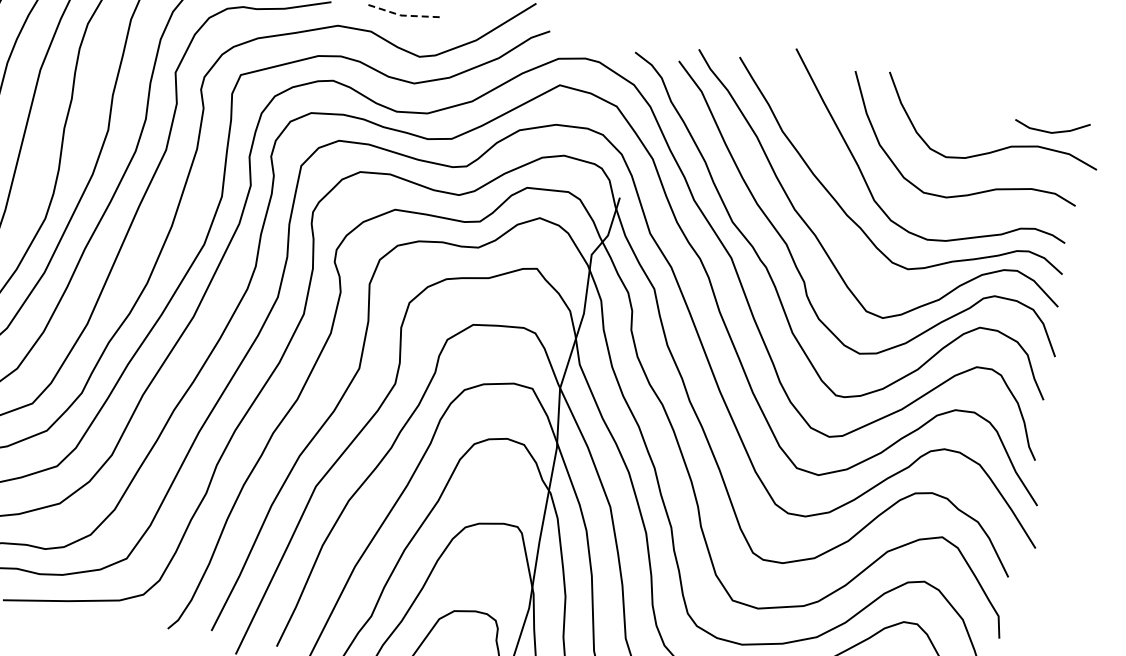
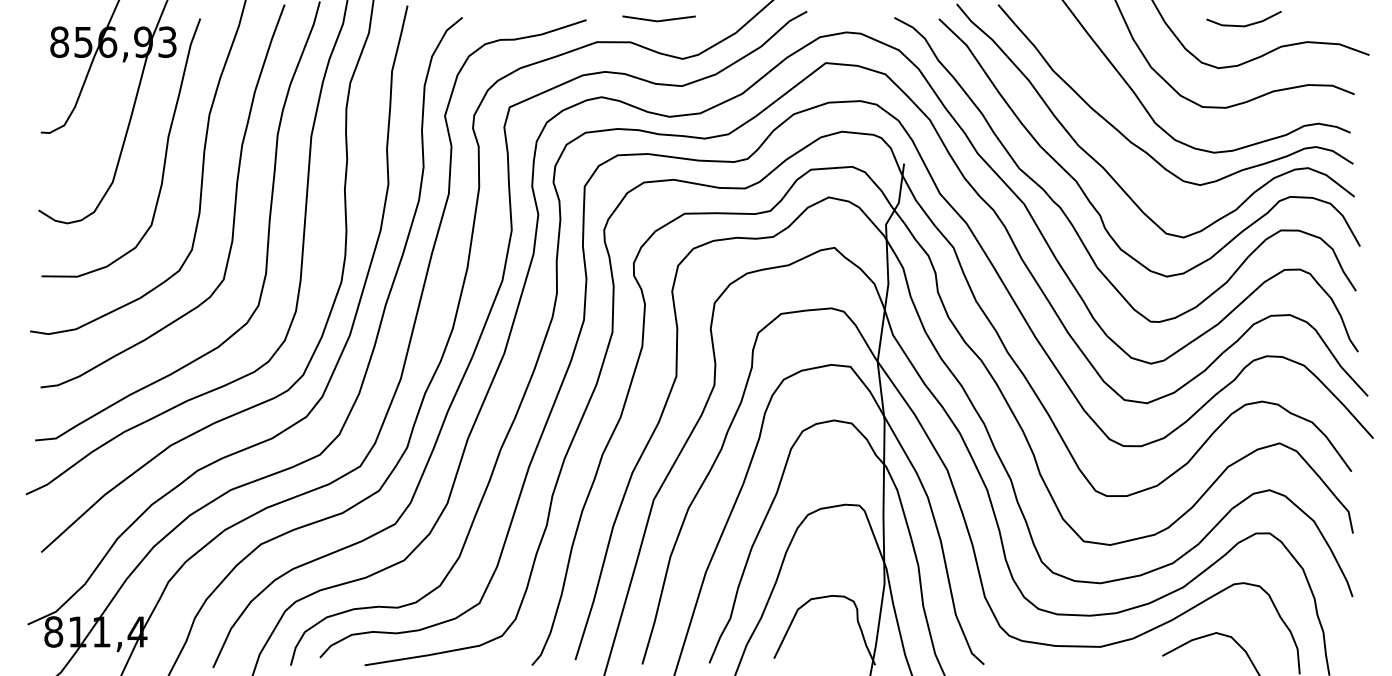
line: (402, 15) -> (658, 21), dashed -> solid
line: (1053, 131) -> (1246, 24), moved

